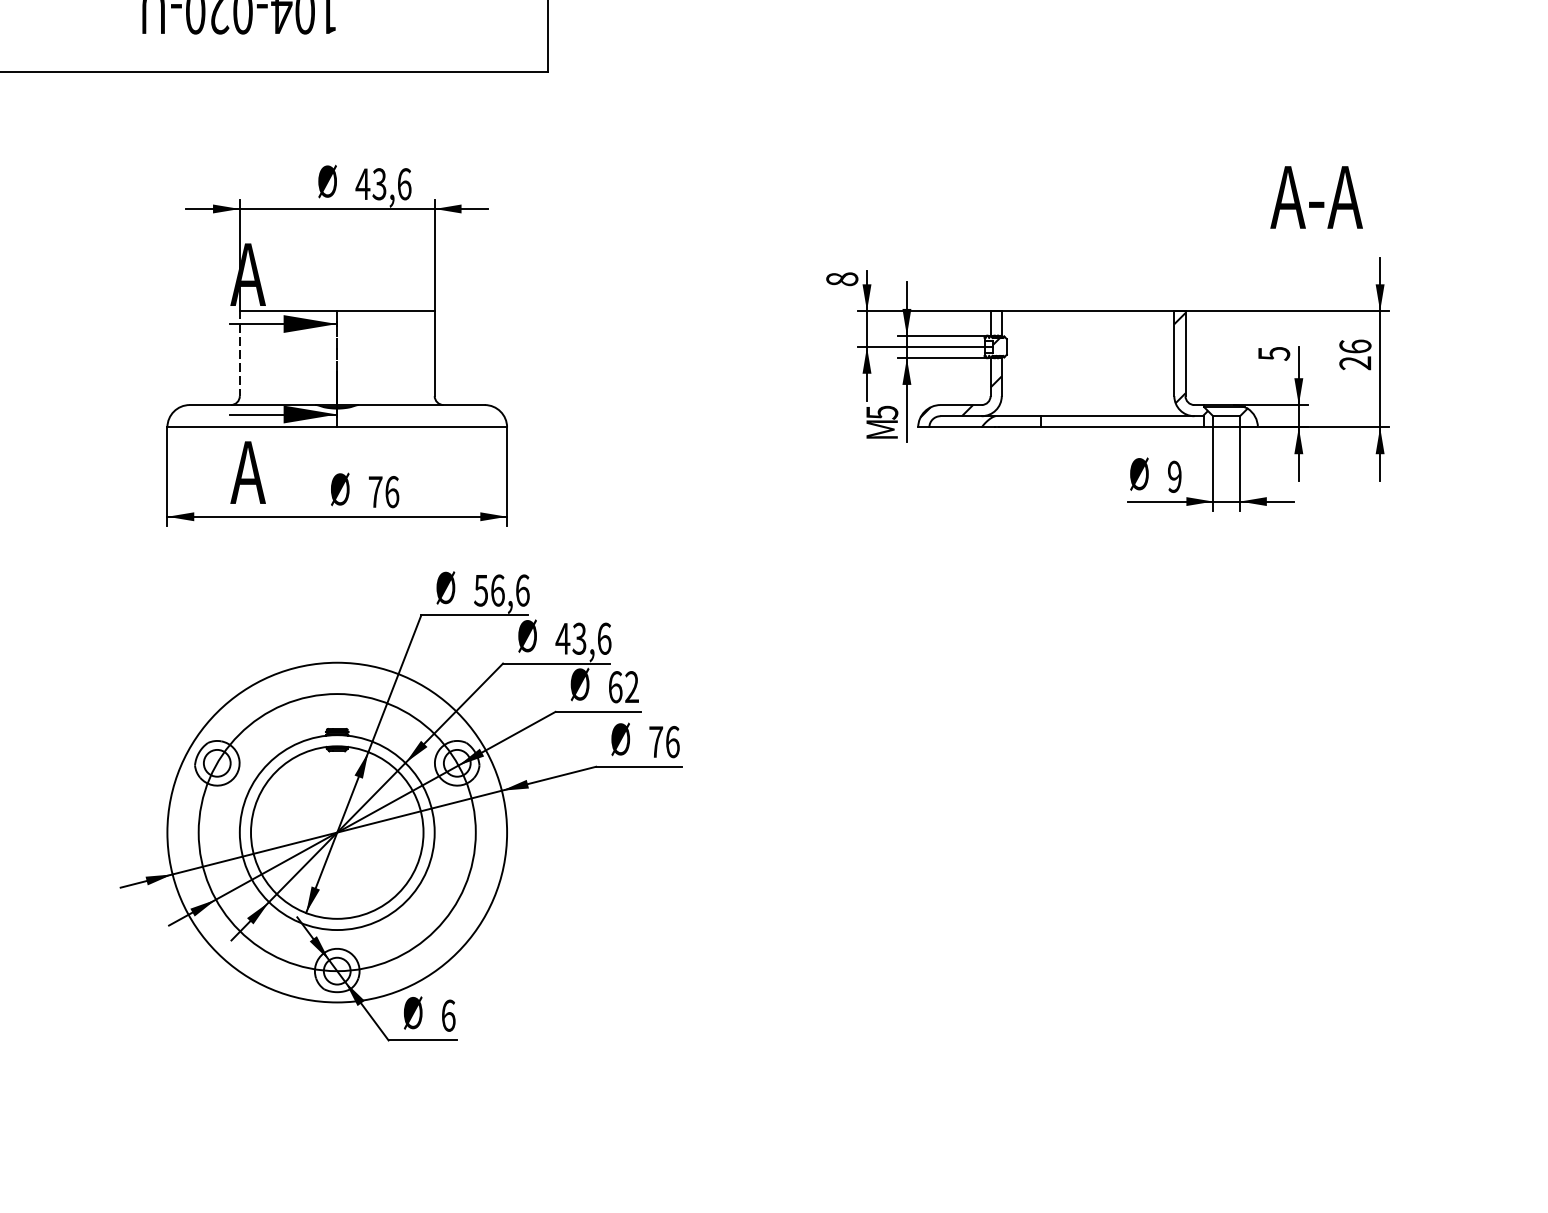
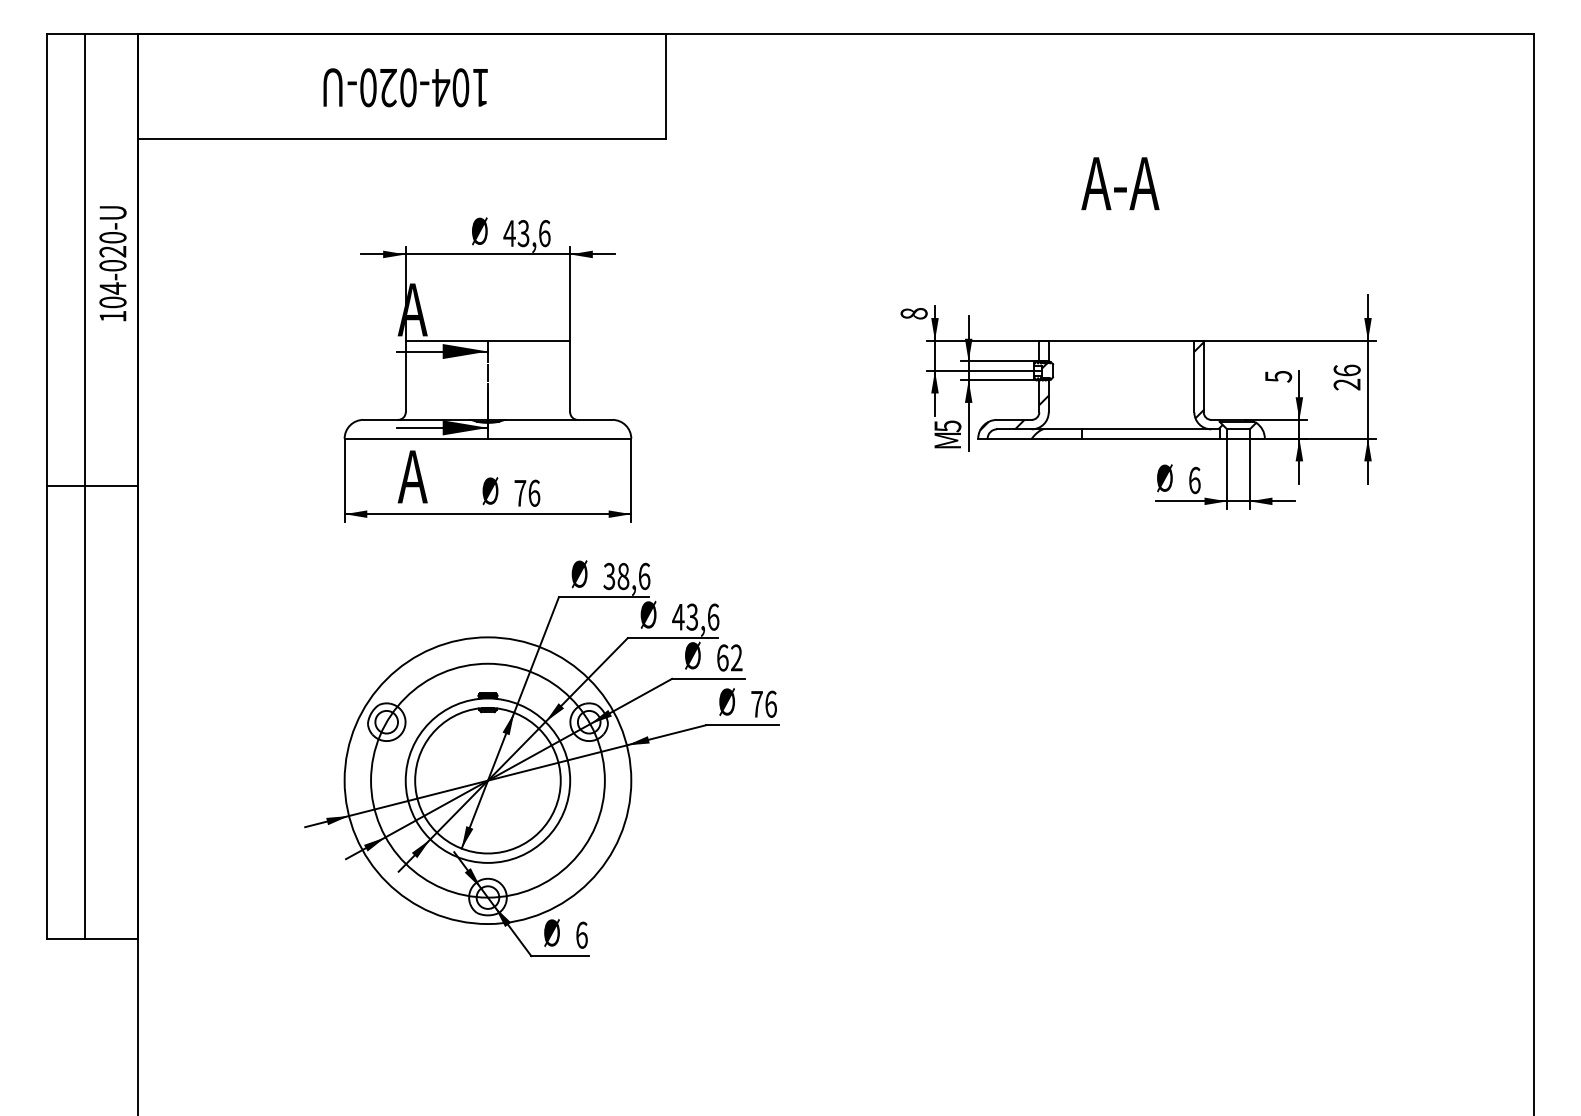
text: (1316, 197) -> (1120, 183), moved
line: (239, 353) -> (405, 376), dashed -> solid
text: (1174, 476) -> (1194, 480), 9 -> 6
text: (489, 589) -> (616, 575), 56,6 -> 38,6

